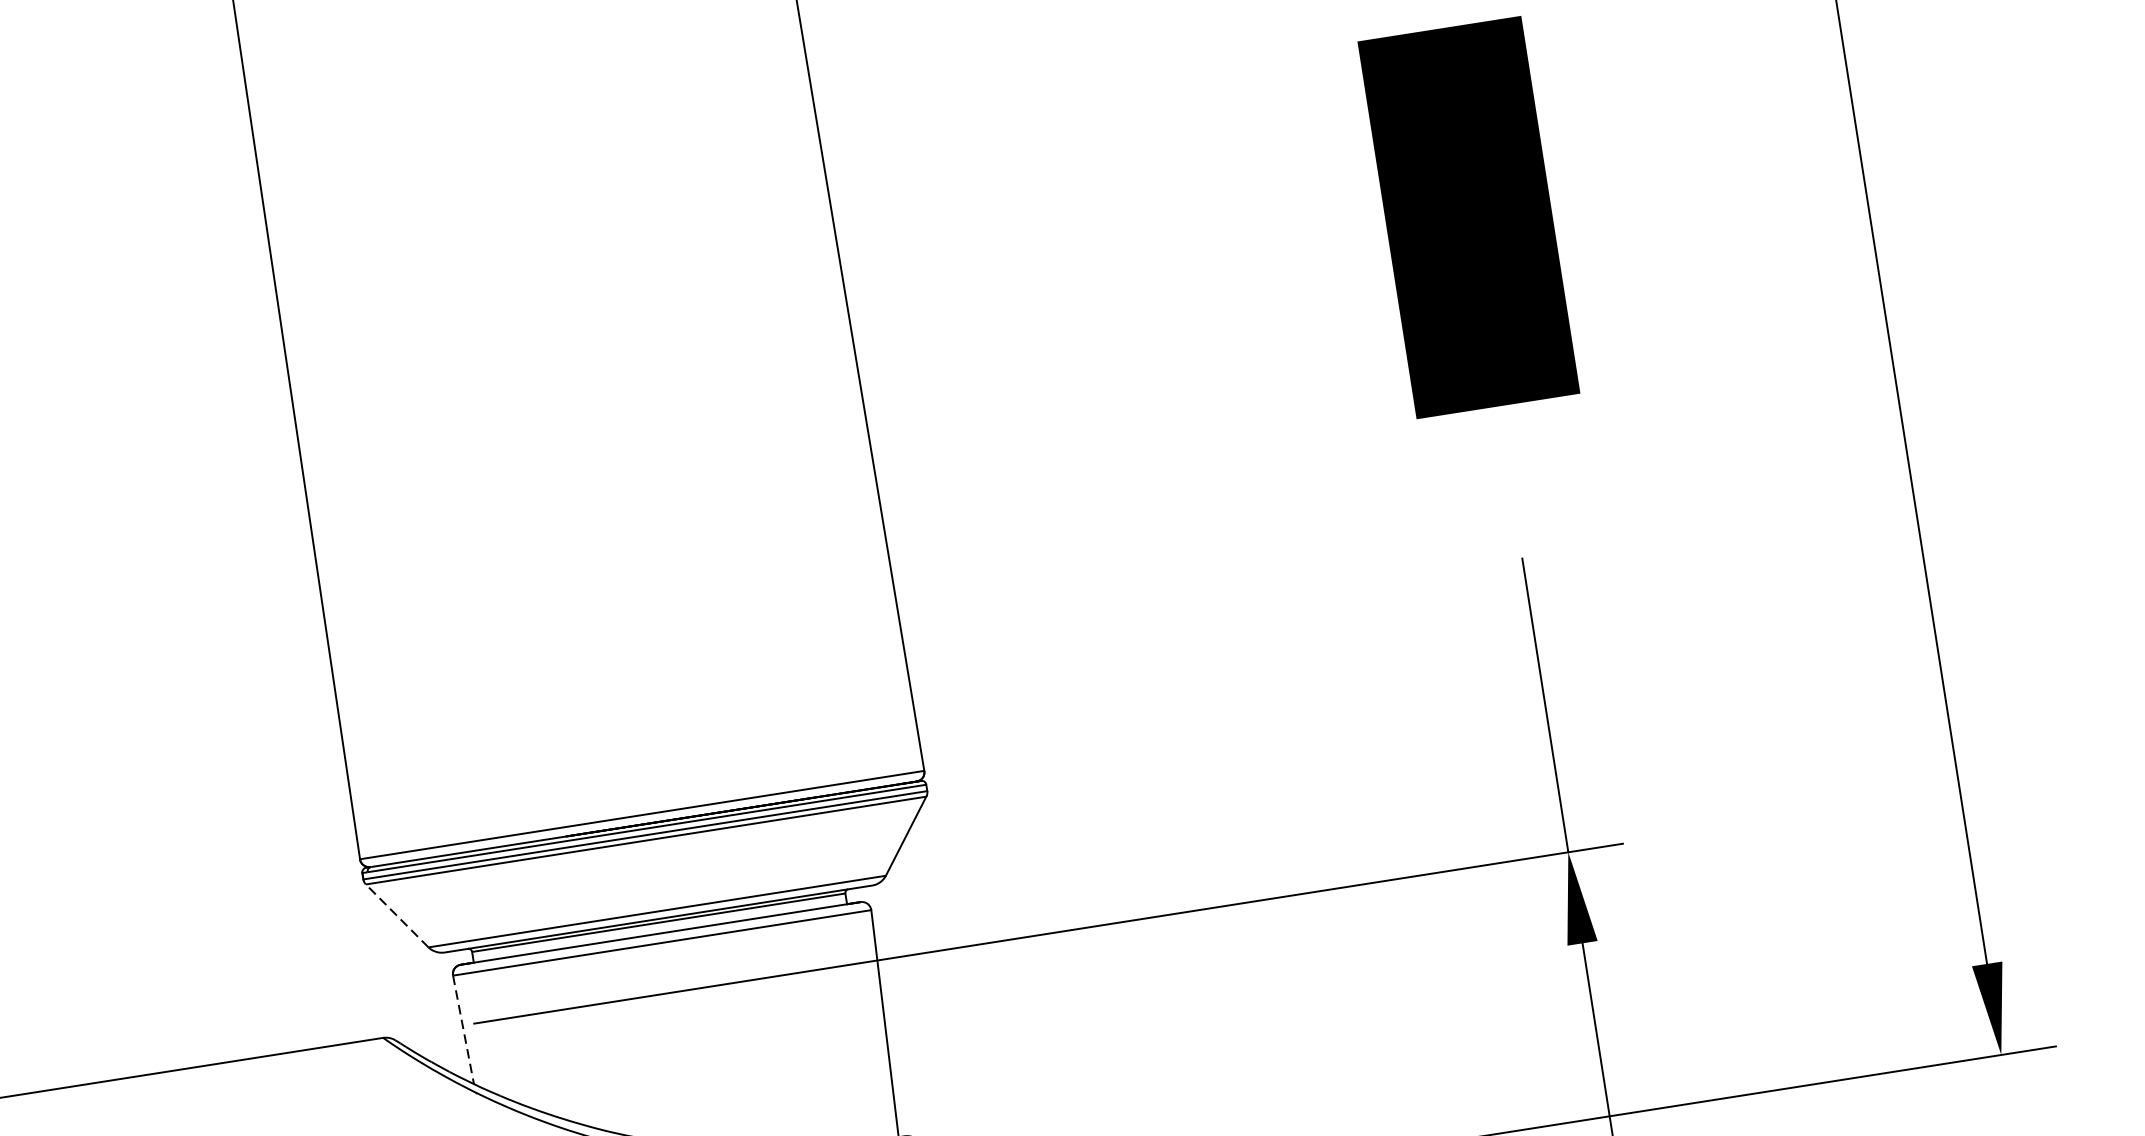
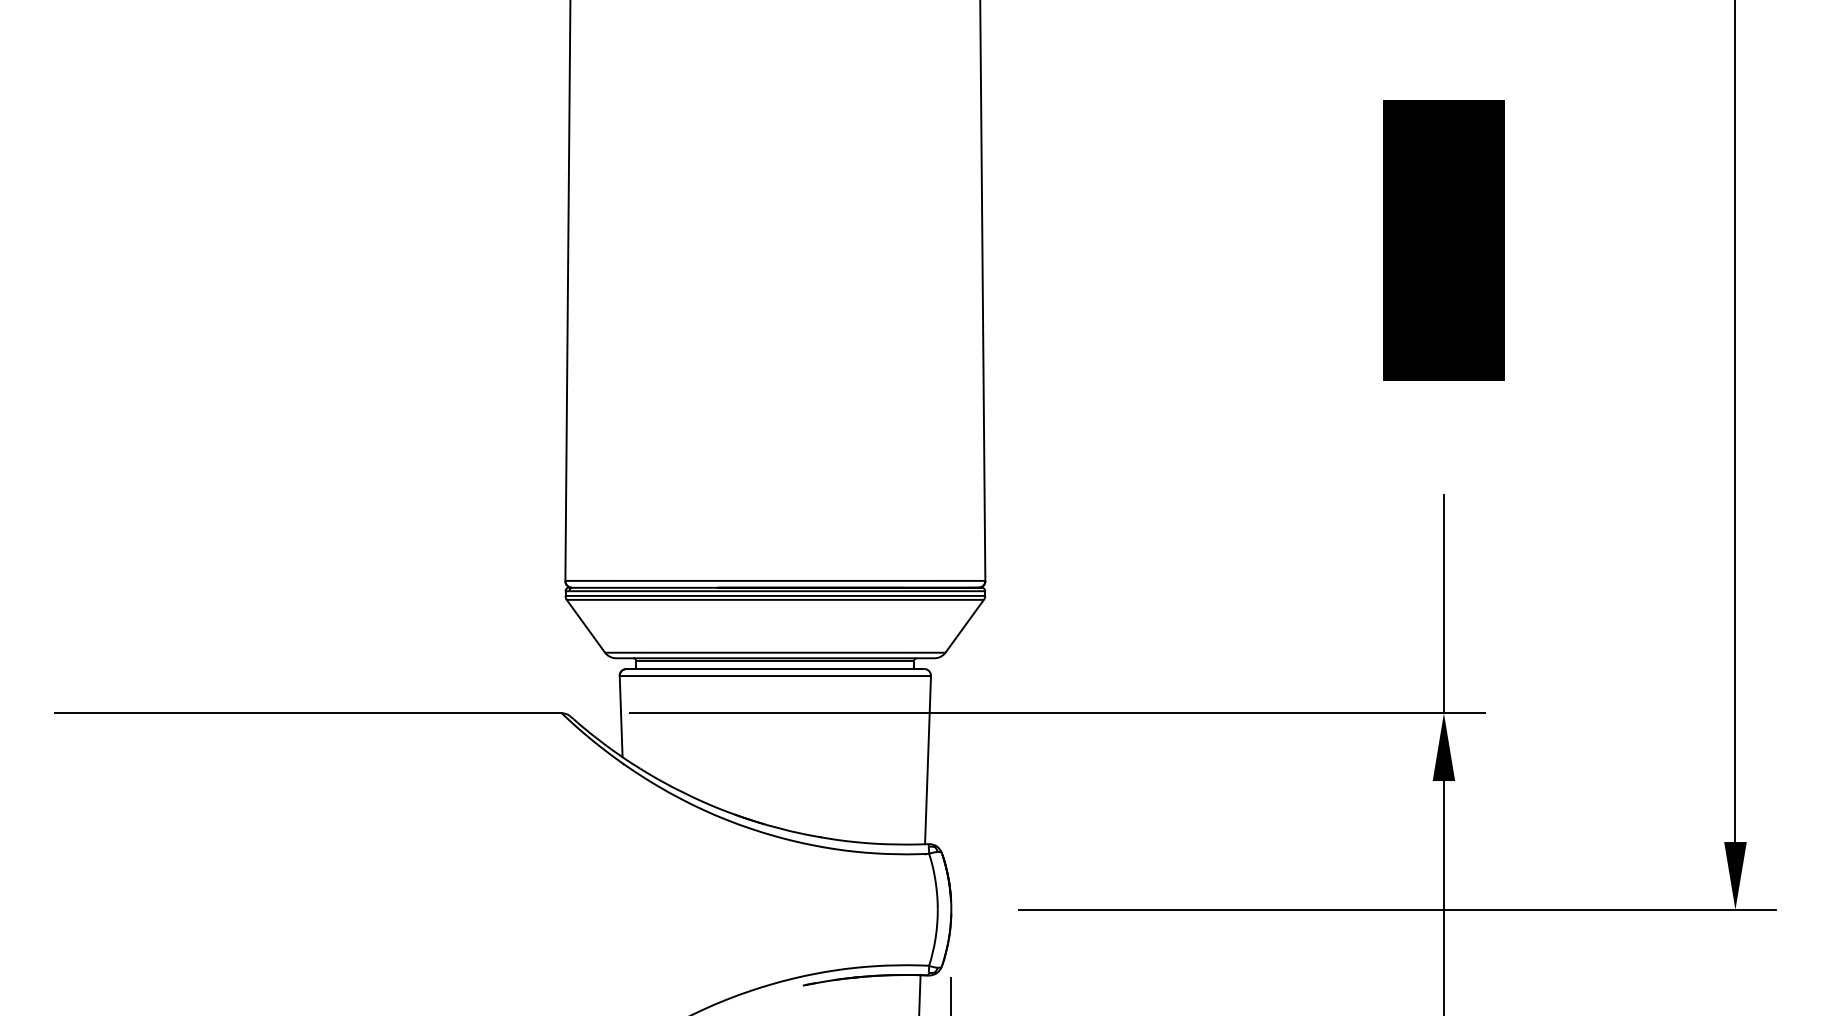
line: (396, 916) -> (585, 626), dashed -> solid
line: (463, 1029) -> (621, 716), dashed -> solid

